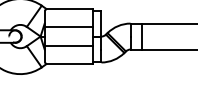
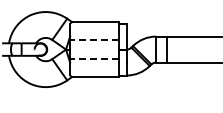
line: (68, 26) -> (93, 39), solid -> dashed
line: (68, 46) -> (93, 59), solid -> dashed

